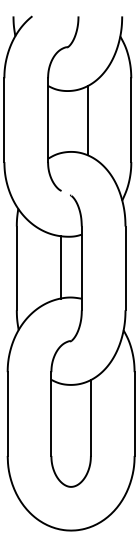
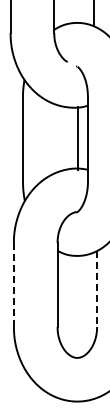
line: (60, 266) -> (77, 137), moved
line: (7, 414) -> (13, 285), solid -> dashed
line: (90, 418) -> (96, 289), solid -> dashed

